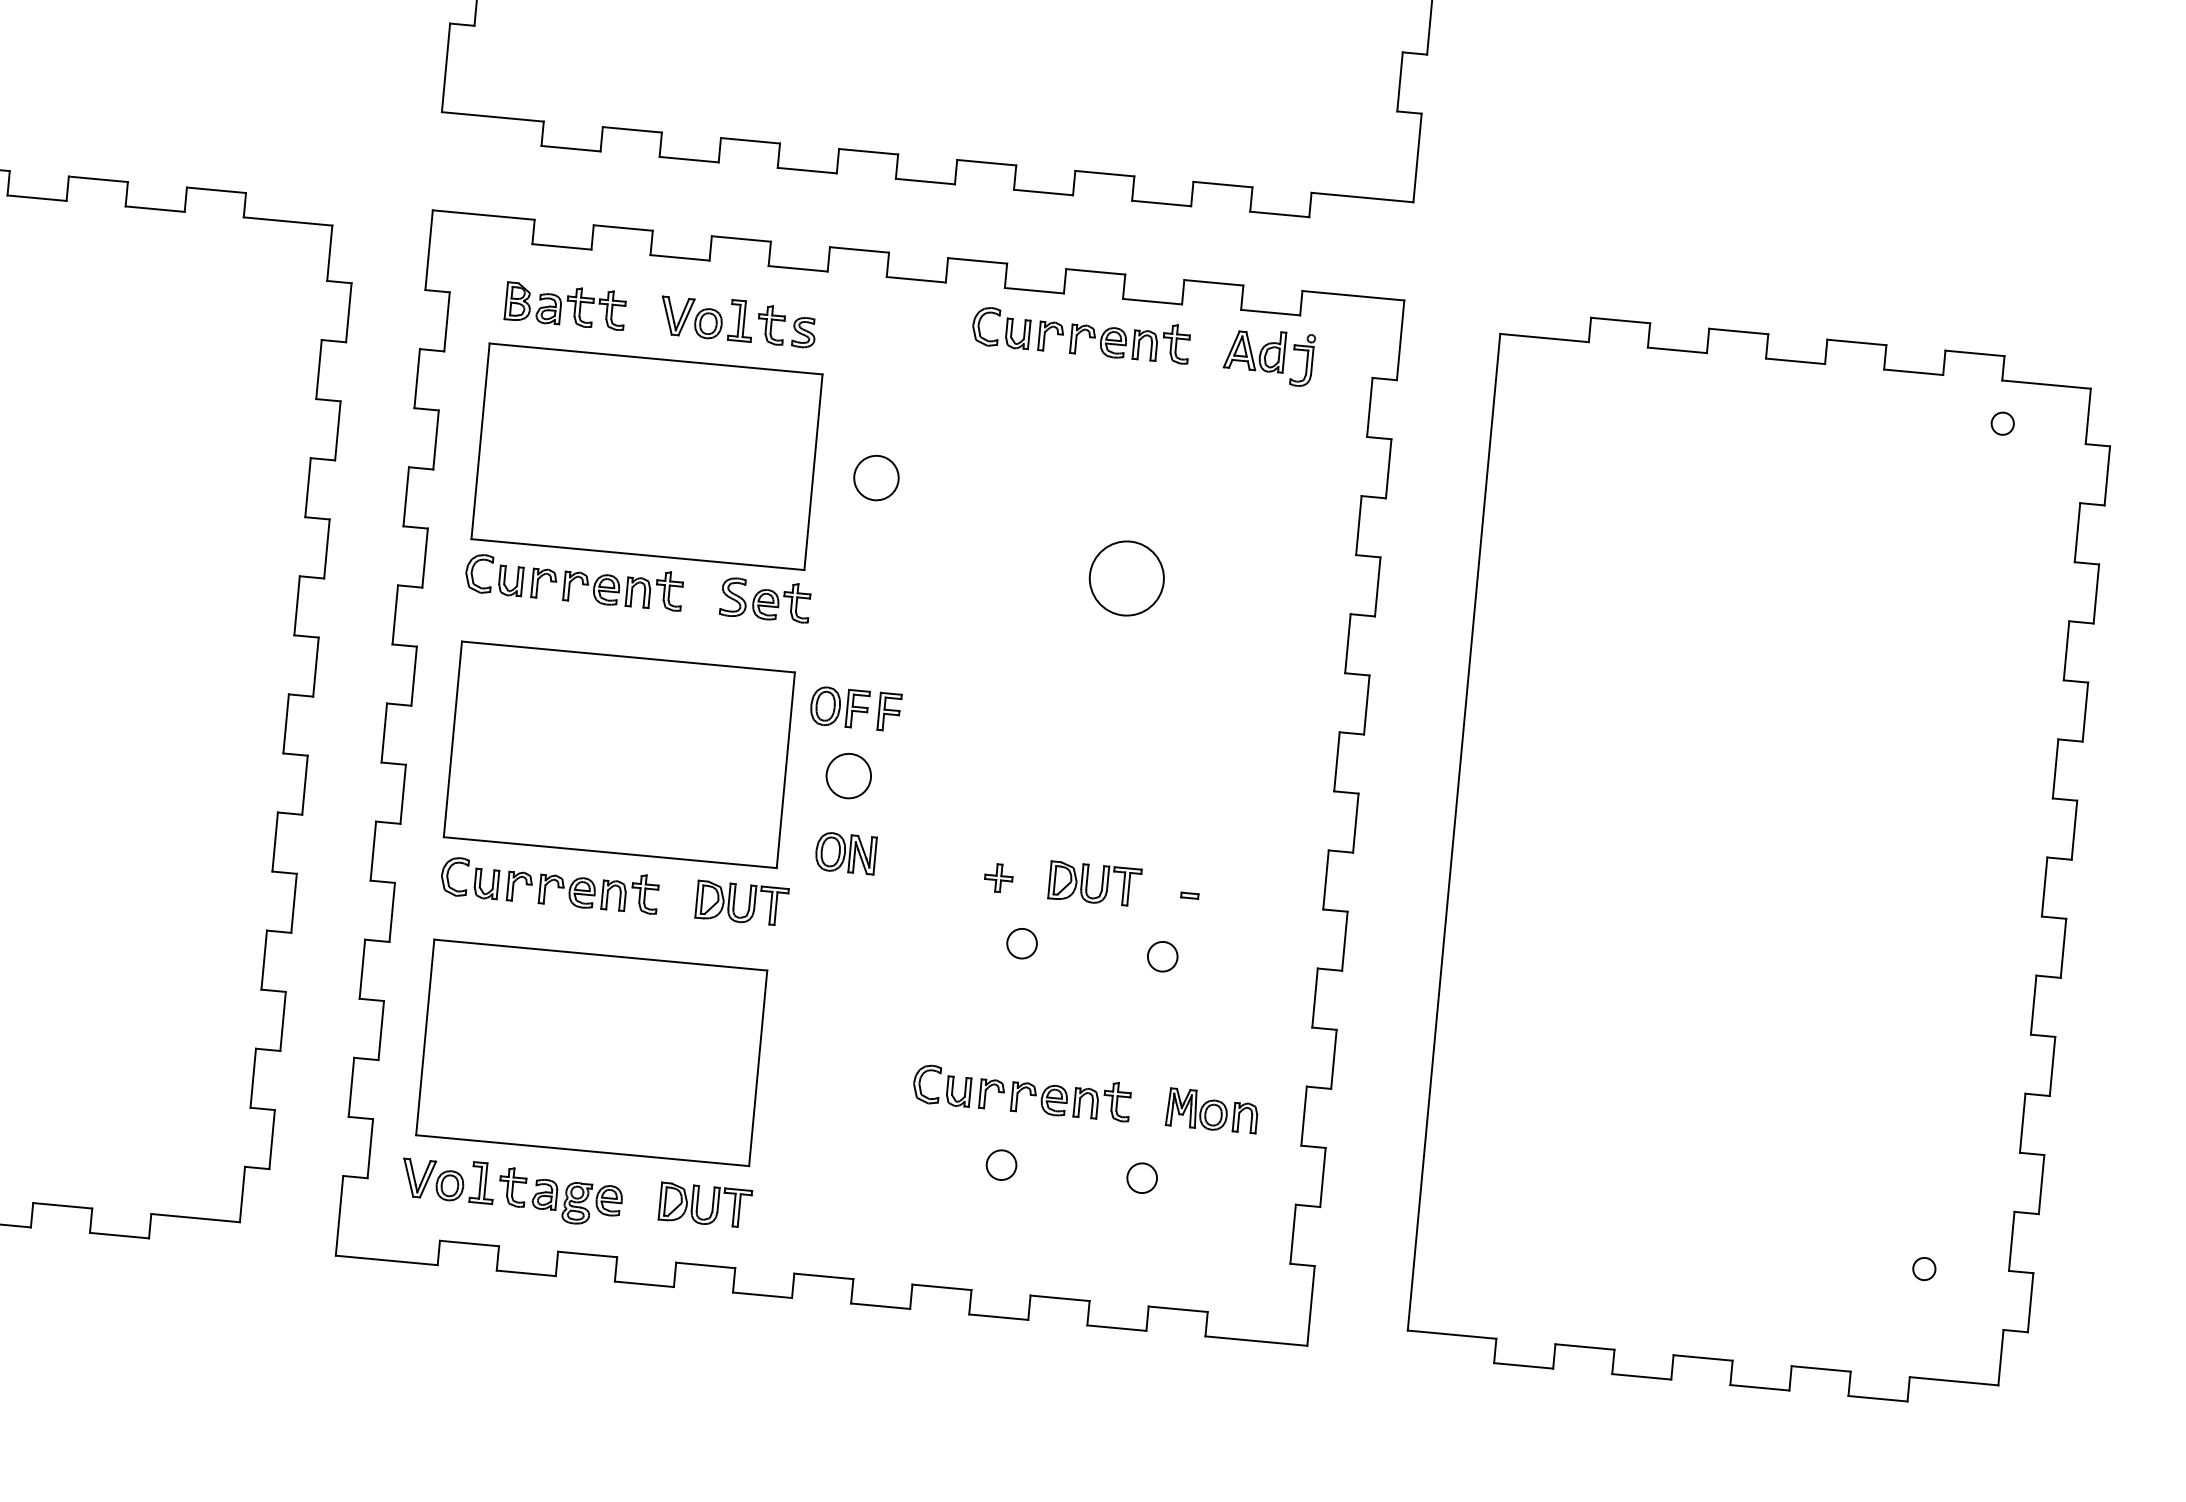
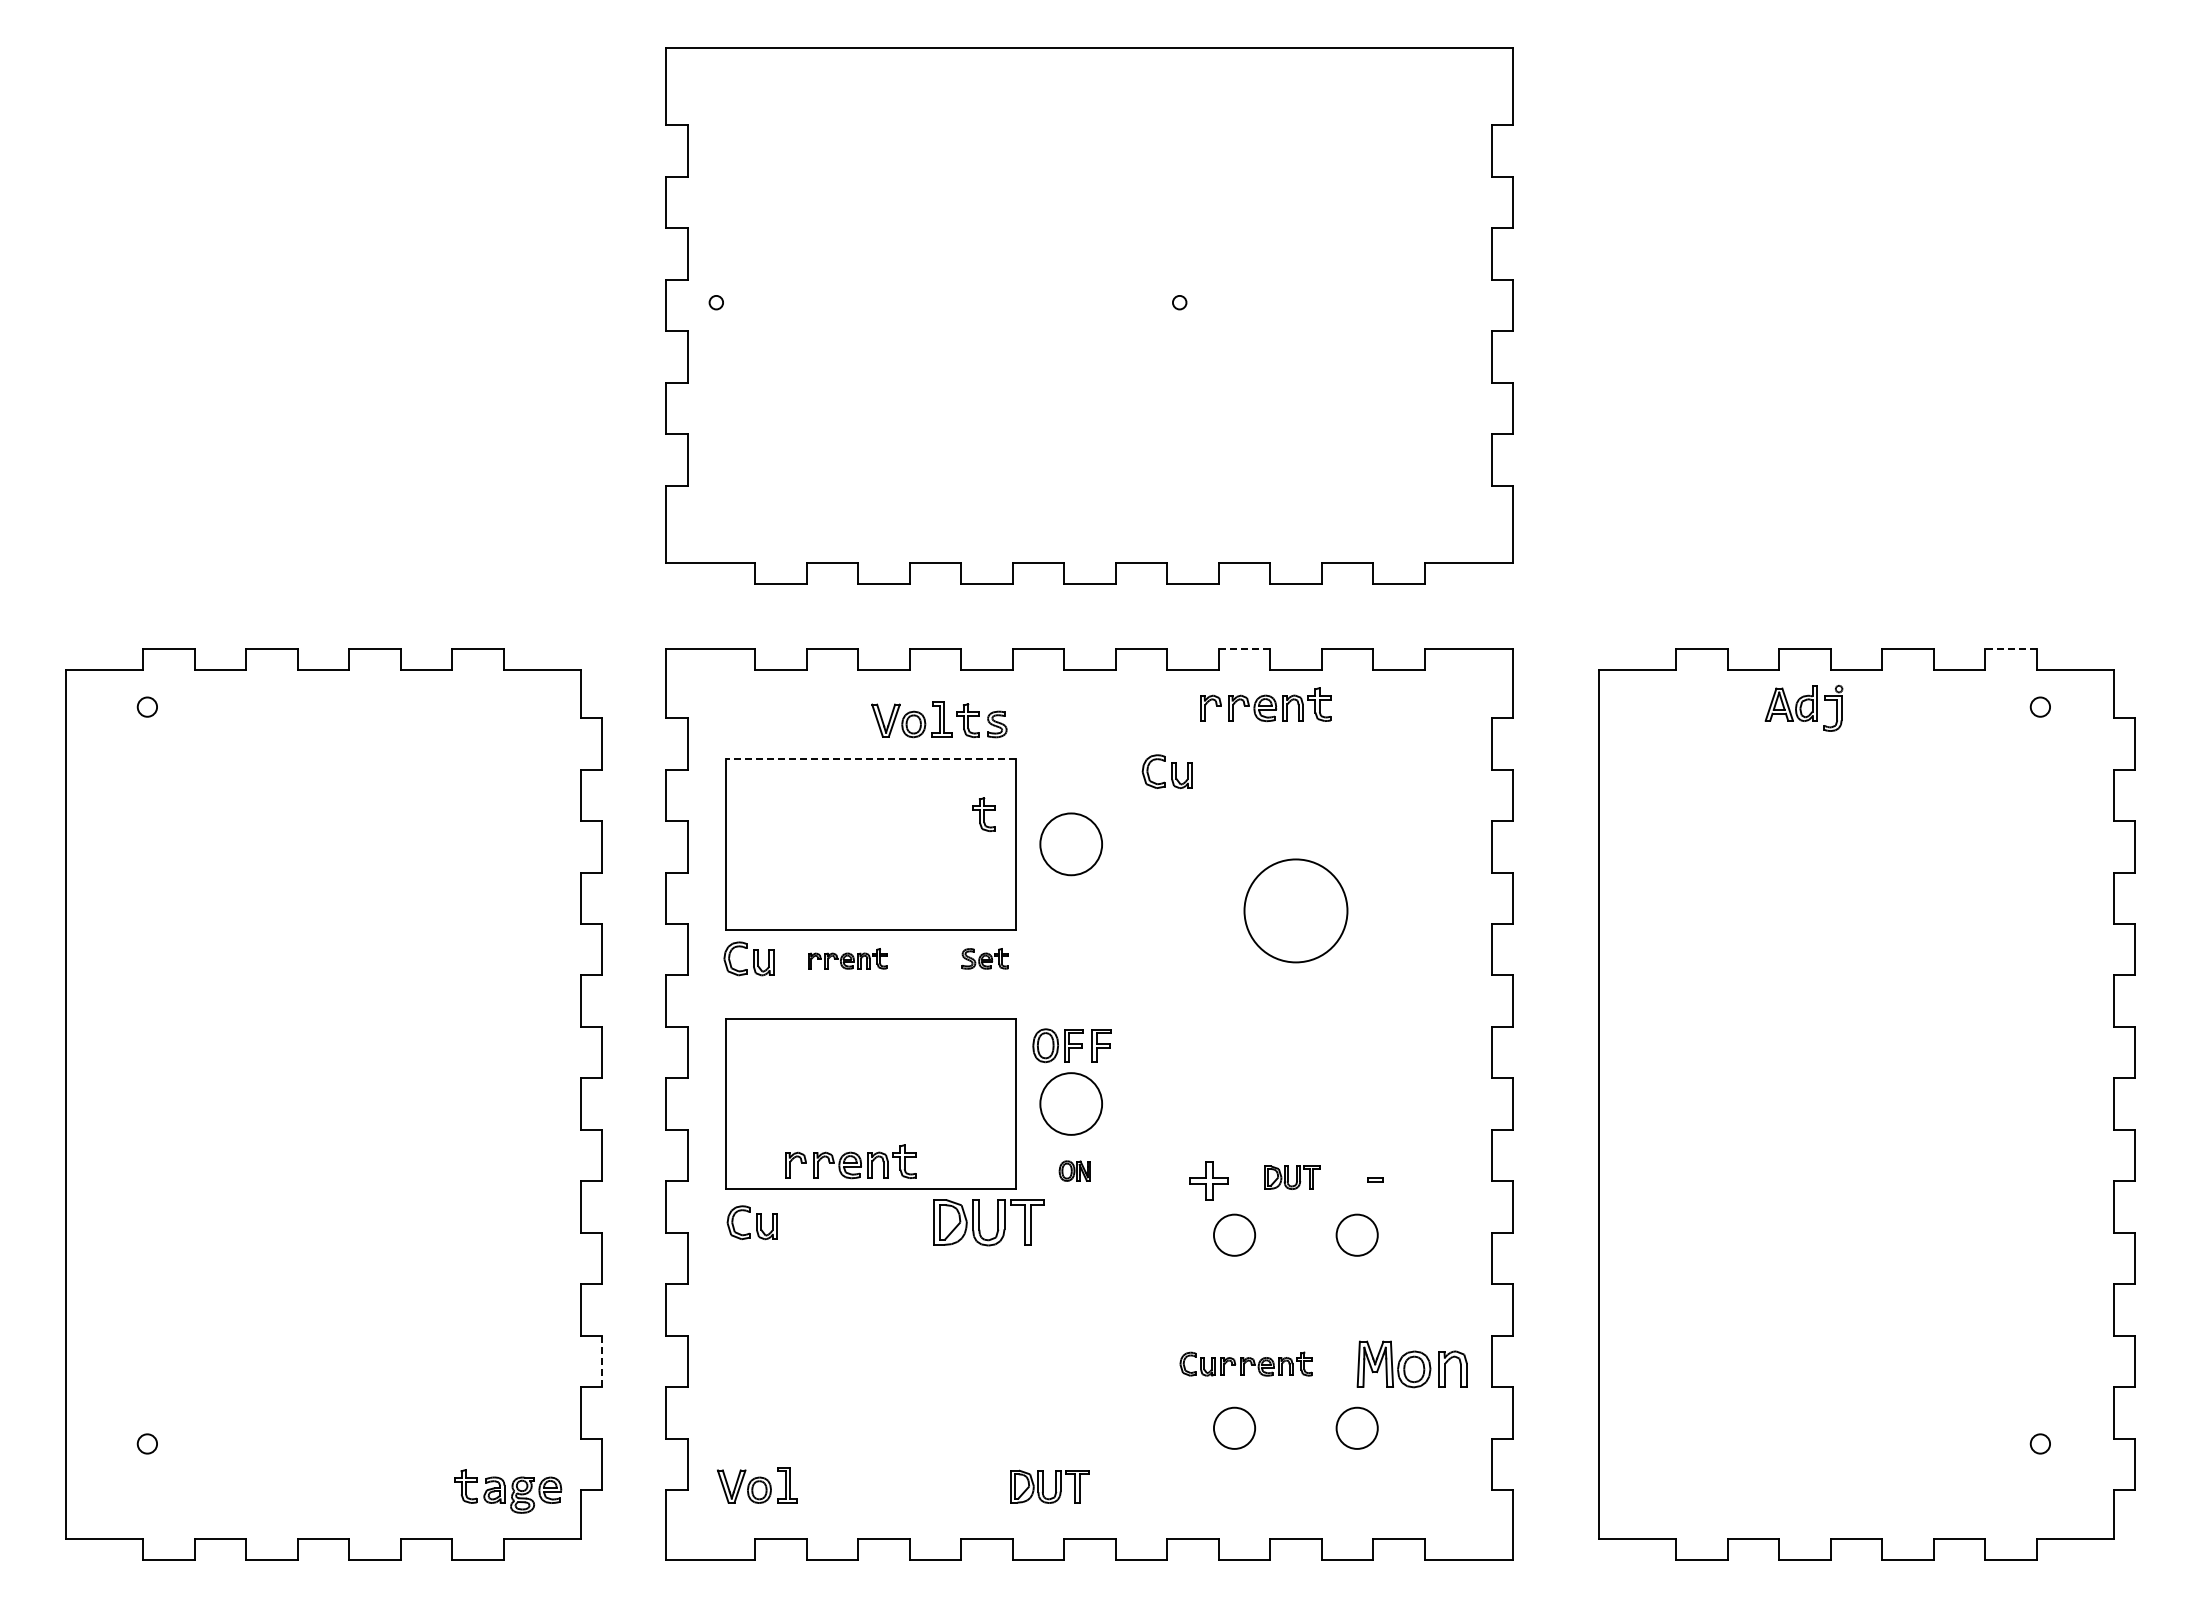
line: (1095, 271) -> (1244, 648), solid -> dashed
part: (565, 305) -> (788, 720), removed
part: (1000, 327) -> (1166, 771), moved
line: (1974, 353) -> (2010, 648), solid -> dashed
part: (1268, 357) -> (1803, 708), moved
line: (655, 359) -> (870, 759), solid -> dashed
part: (778, 434) -> (983, 814), added
circle: (876, 478) -> (1071, 844), size x1.6
circle: (1126, 578) -> (1295, 911), size x1.6
part: (607, 585) -> (847, 958), size x0.6
part: (765, 599) -> (985, 958), size x0.6
circle: (848, 776) -> (1071, 1104), size x1.6
part: (845, 852) -> (1074, 1170), size x0.6
part: (998, 877) -> (1208, 1179), size x1.6
part: (1094, 883) -> (1292, 1177), size x0.7
part: (582, 888) -> (850, 1161), moved
part: (742, 904) -> (989, 1223), size x1.4
circle: (1022, 942) -> (1234, 1234), size x1.6
circle: (1162, 955) -> (1356, 1234), size x1.6
line: (283, 1021) -> (602, 1361), solid -> dashed
part: (590, 1052) -> (870, 1363), removed
part: (1021, 1092) -> (1245, 1363), size x0.7
part: (1212, 1111) -> (1412, 1364), size x1.4
circle: (1001, 1164) -> (1234, 1427), size x1.6
circle: (1141, 1177) -> (1356, 1427), size x1.6
part: (561, 1197) -> (508, 1491), moved
part: (705, 1205) -> (1049, 1486), moved

